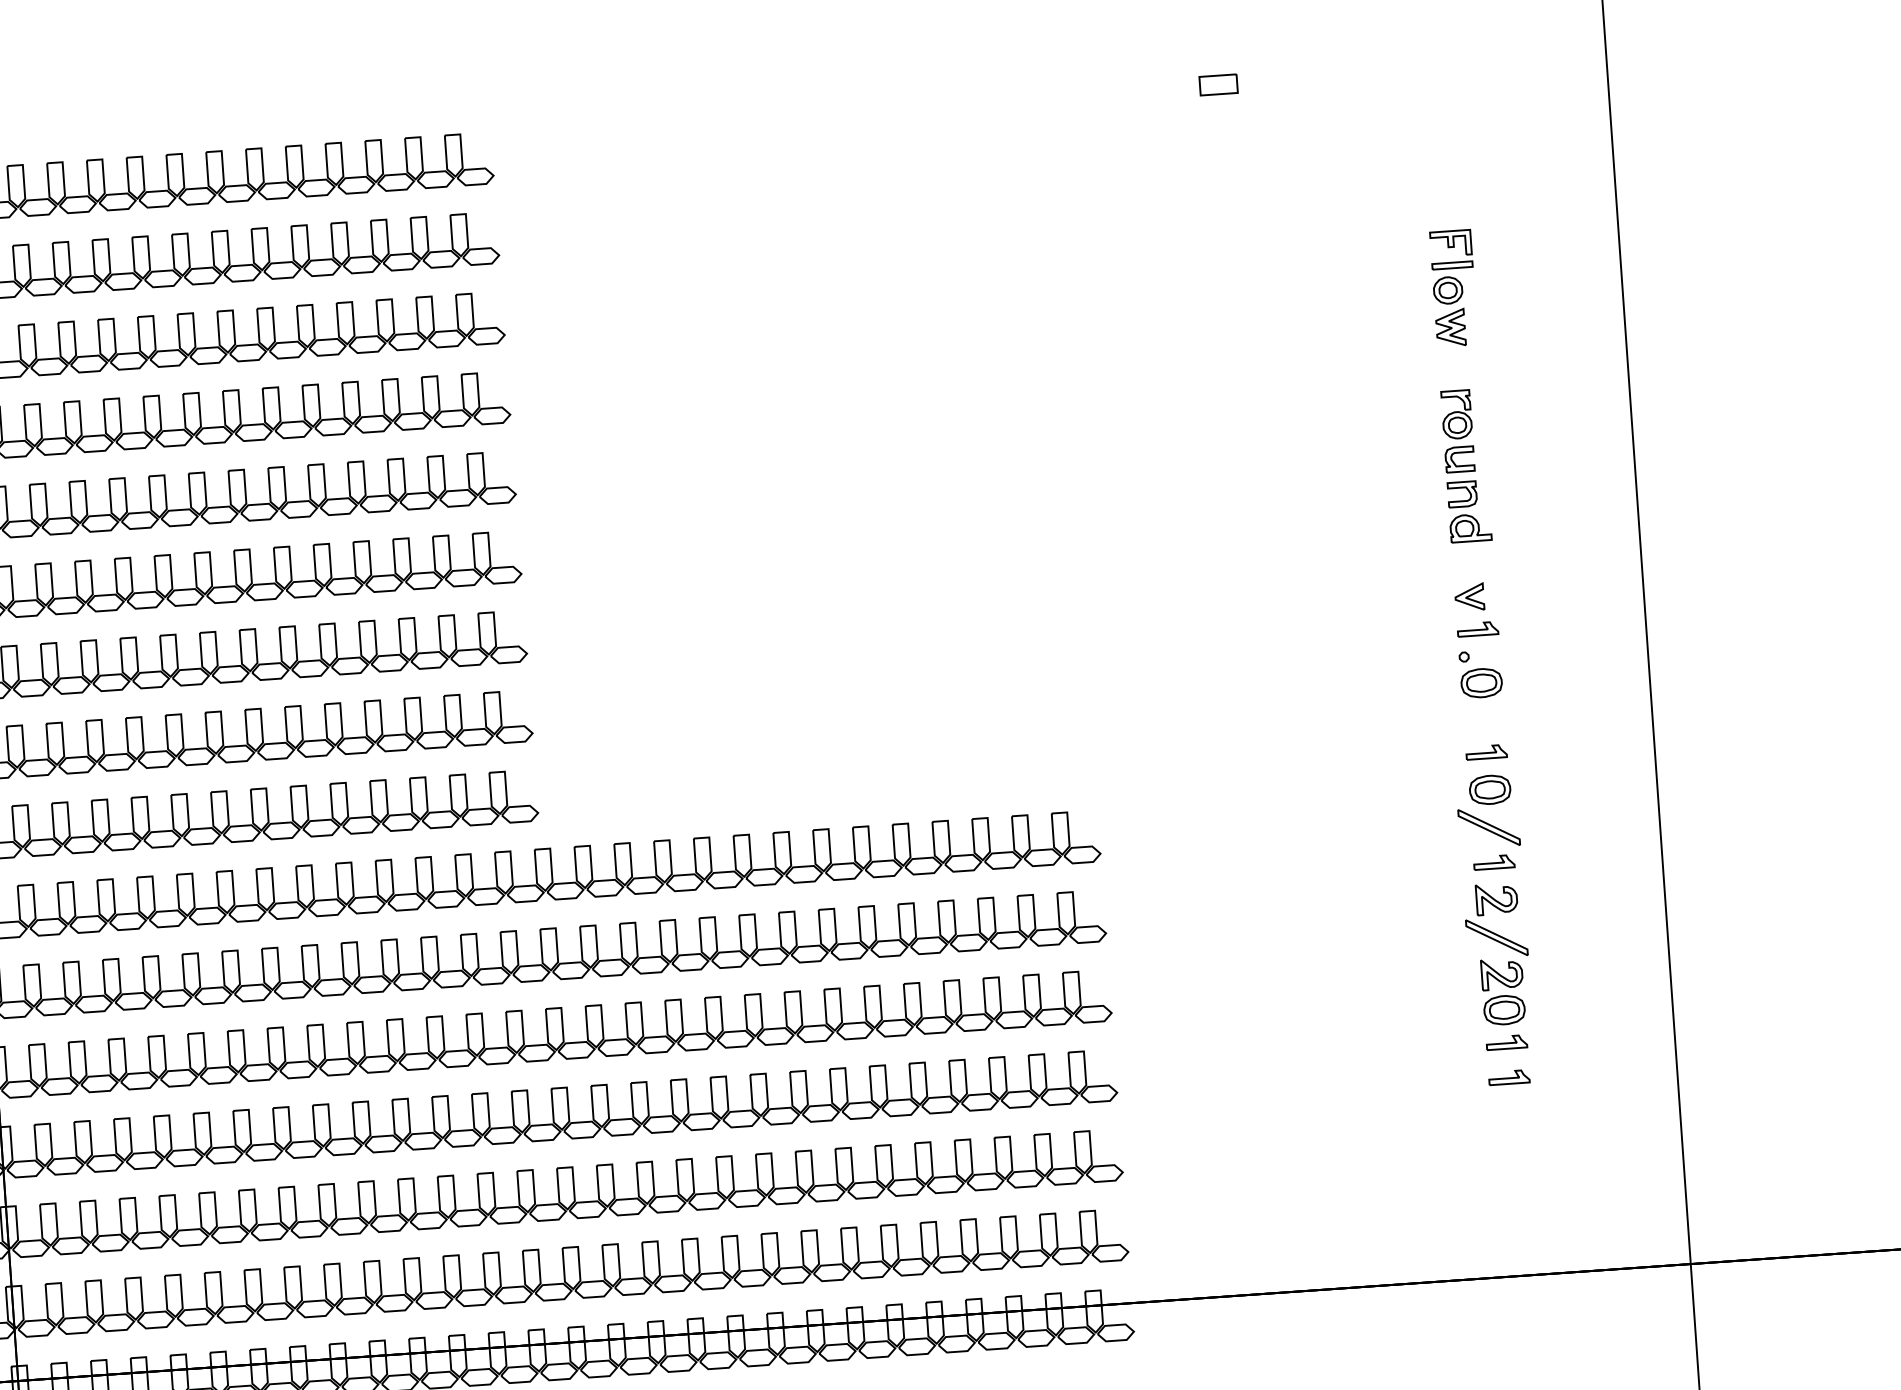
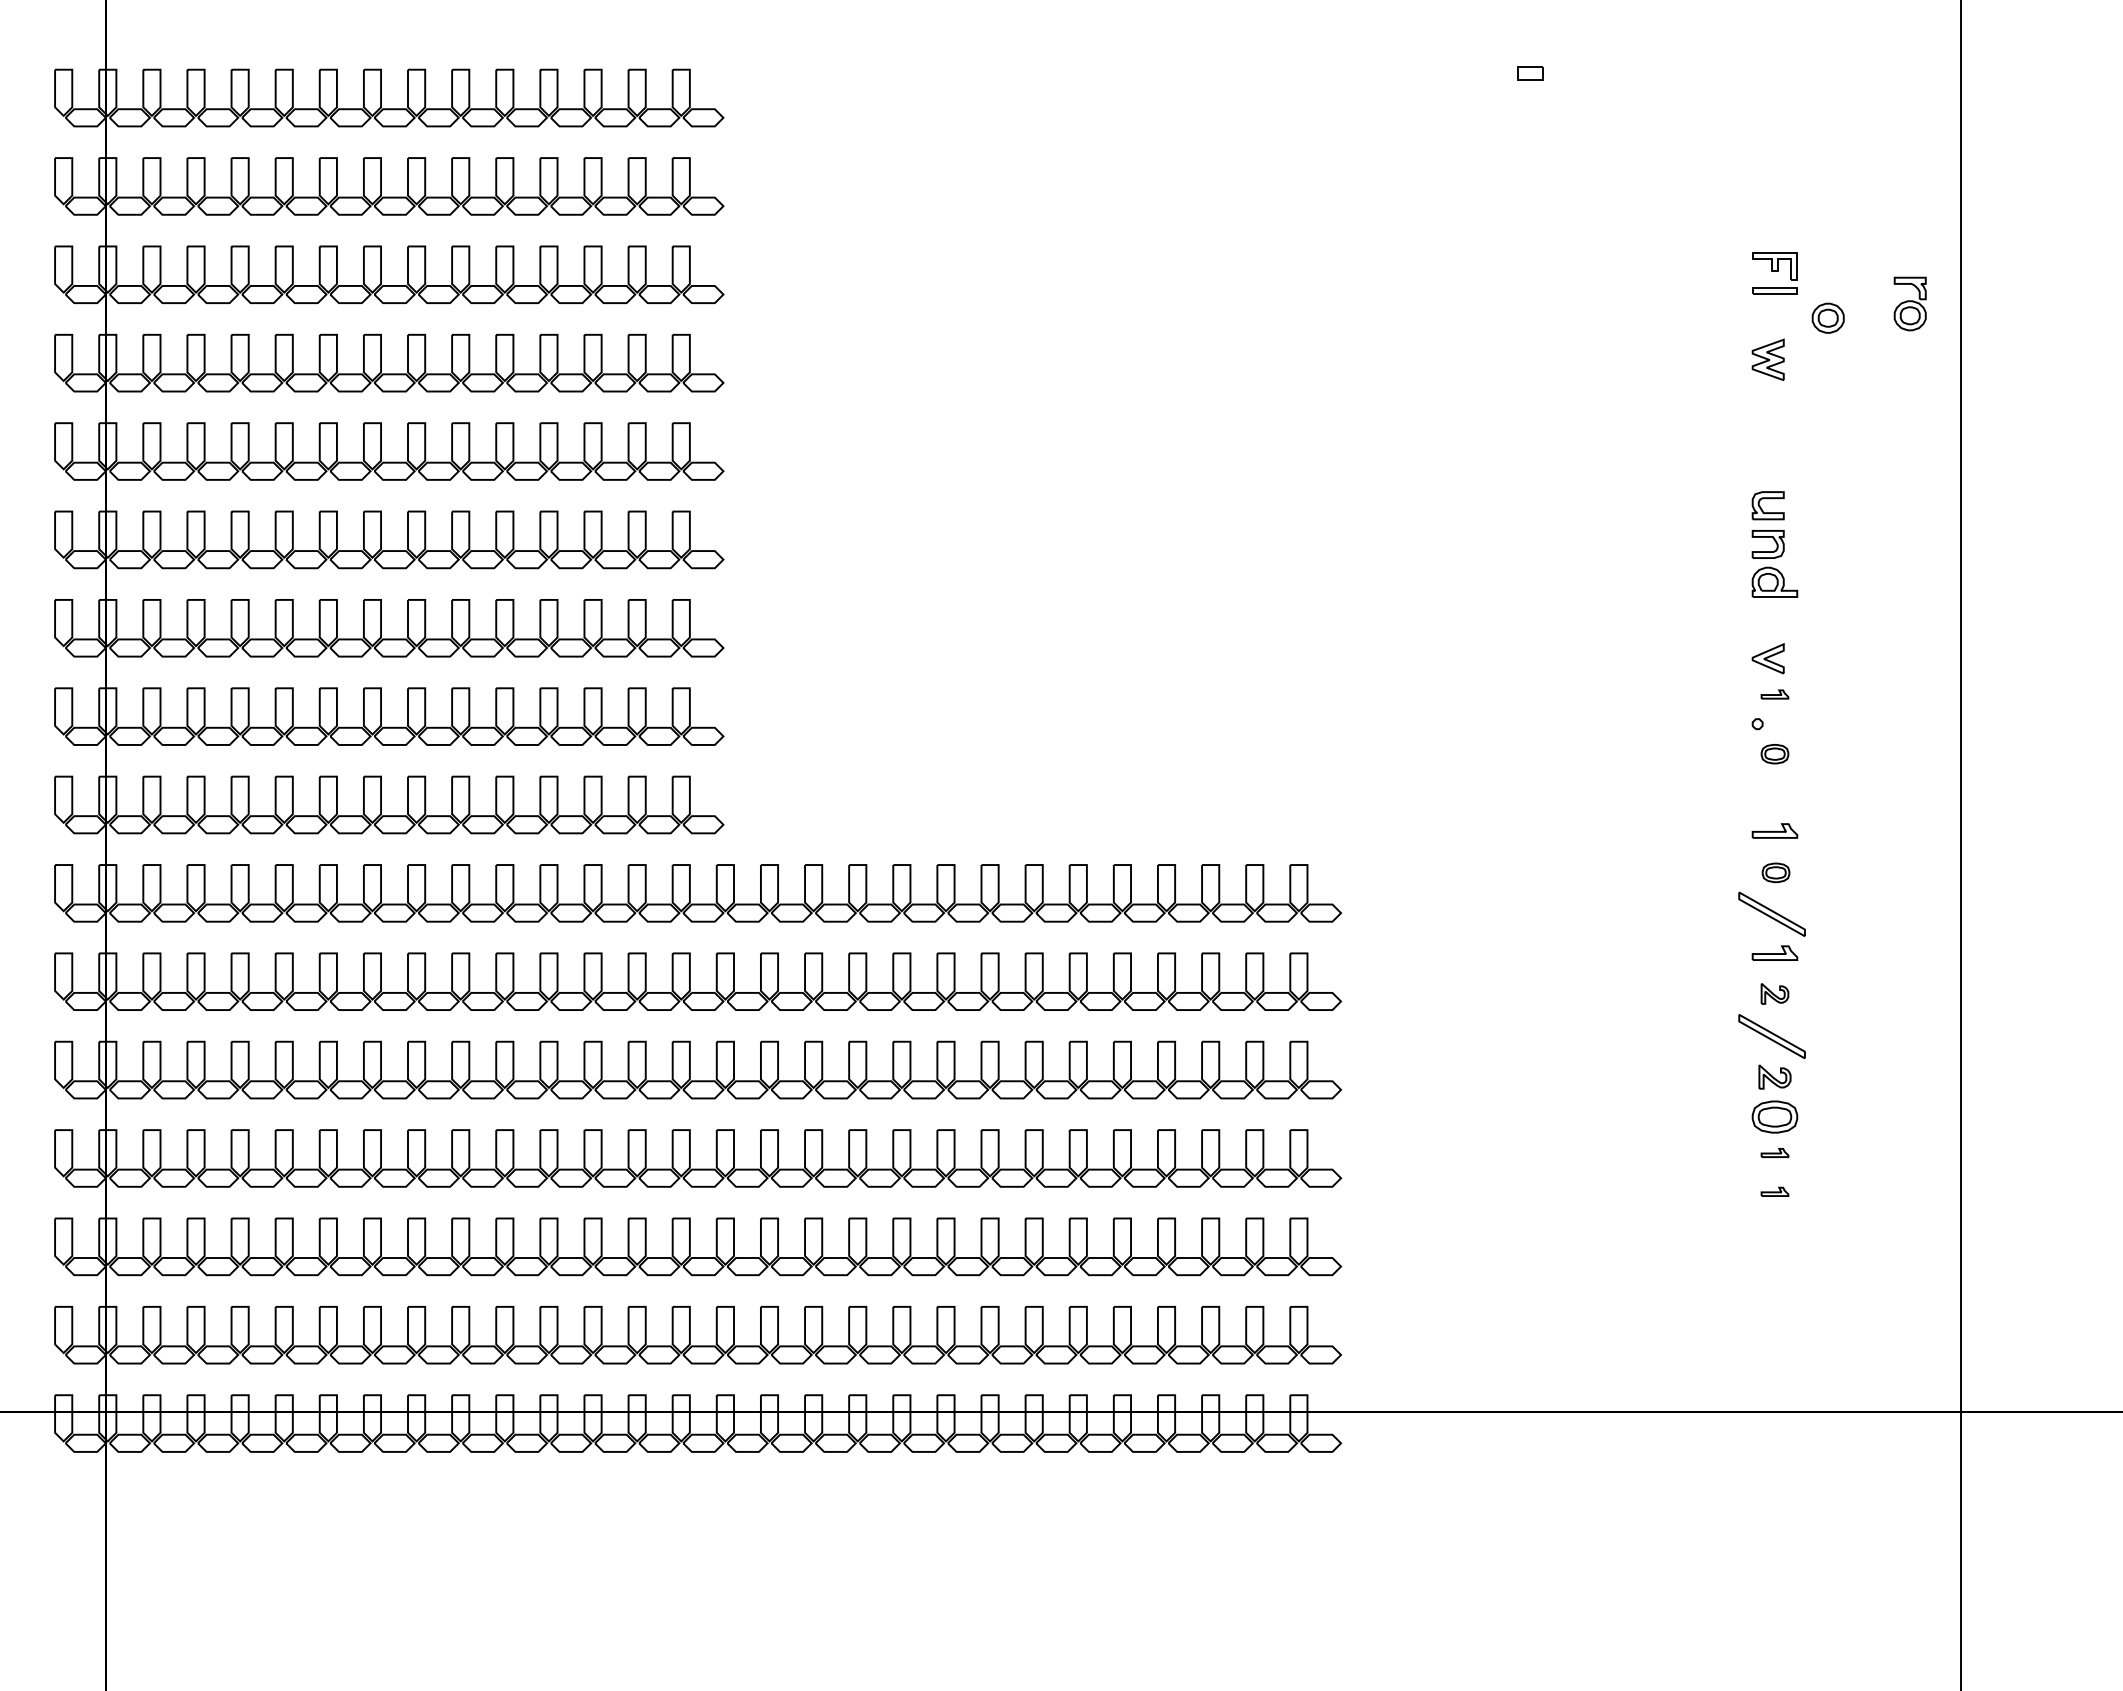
part: (1218, 84) -> (1530, 73), size x0.6
part: (1447, 289) -> (1827, 317), moved
part: (1456, 414) -> (1909, 303), moved
part: (1477, 629) -> (1774, 694), size x0.6
part: (1481, 682) -> (1774, 753), size x0.6
part: (1489, 789) -> (1775, 872), size x0.6
part: (1496, 898) -> (1774, 993), size x0.6
part: (1501, 973) -> (1774, 1076), size x0.7
part: (1506, 1042) -> (1774, 1152), size x0.6
part: (1508, 1077) -> (1774, 1191), size x0.6

